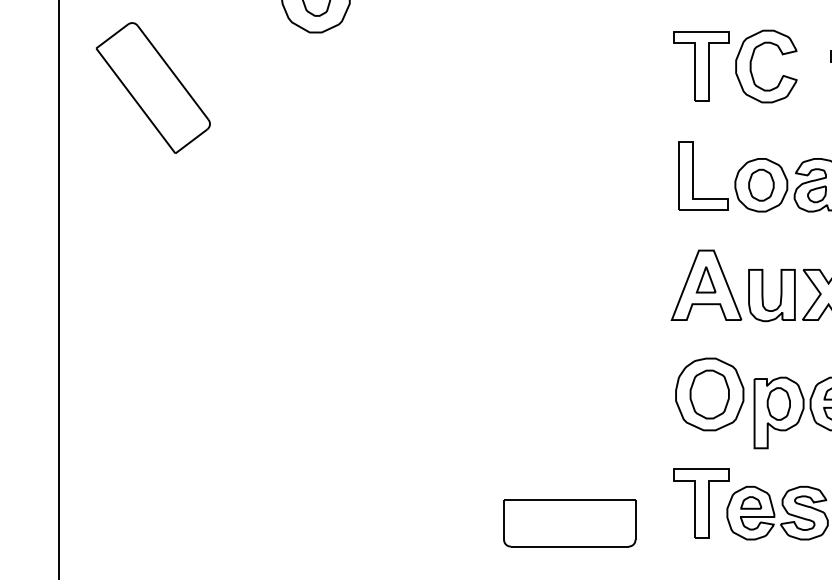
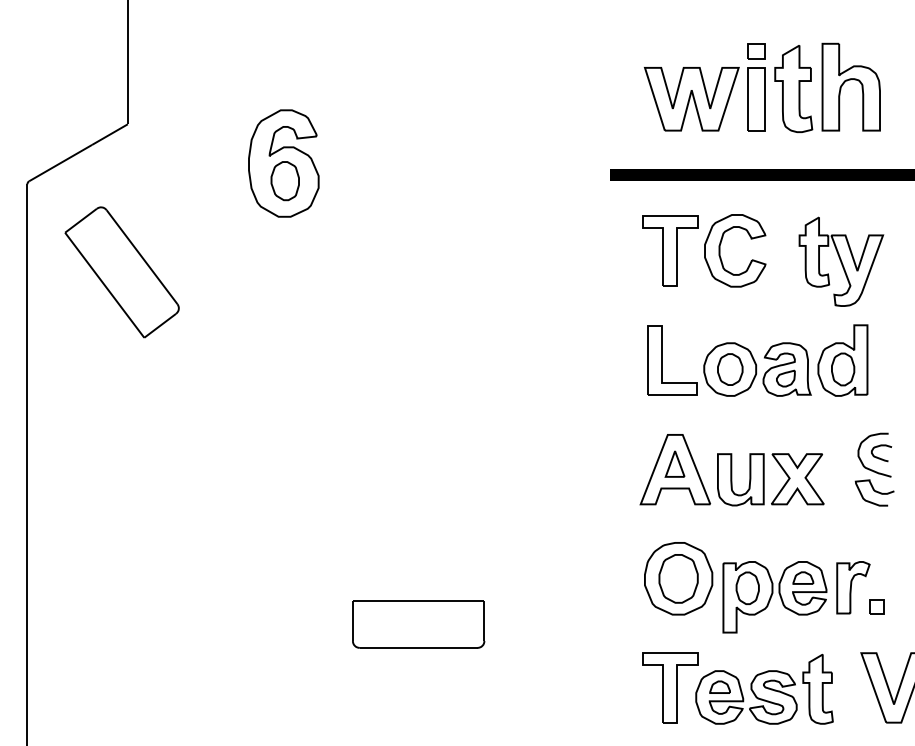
part: (569, 523) -> (418, 624), moved

